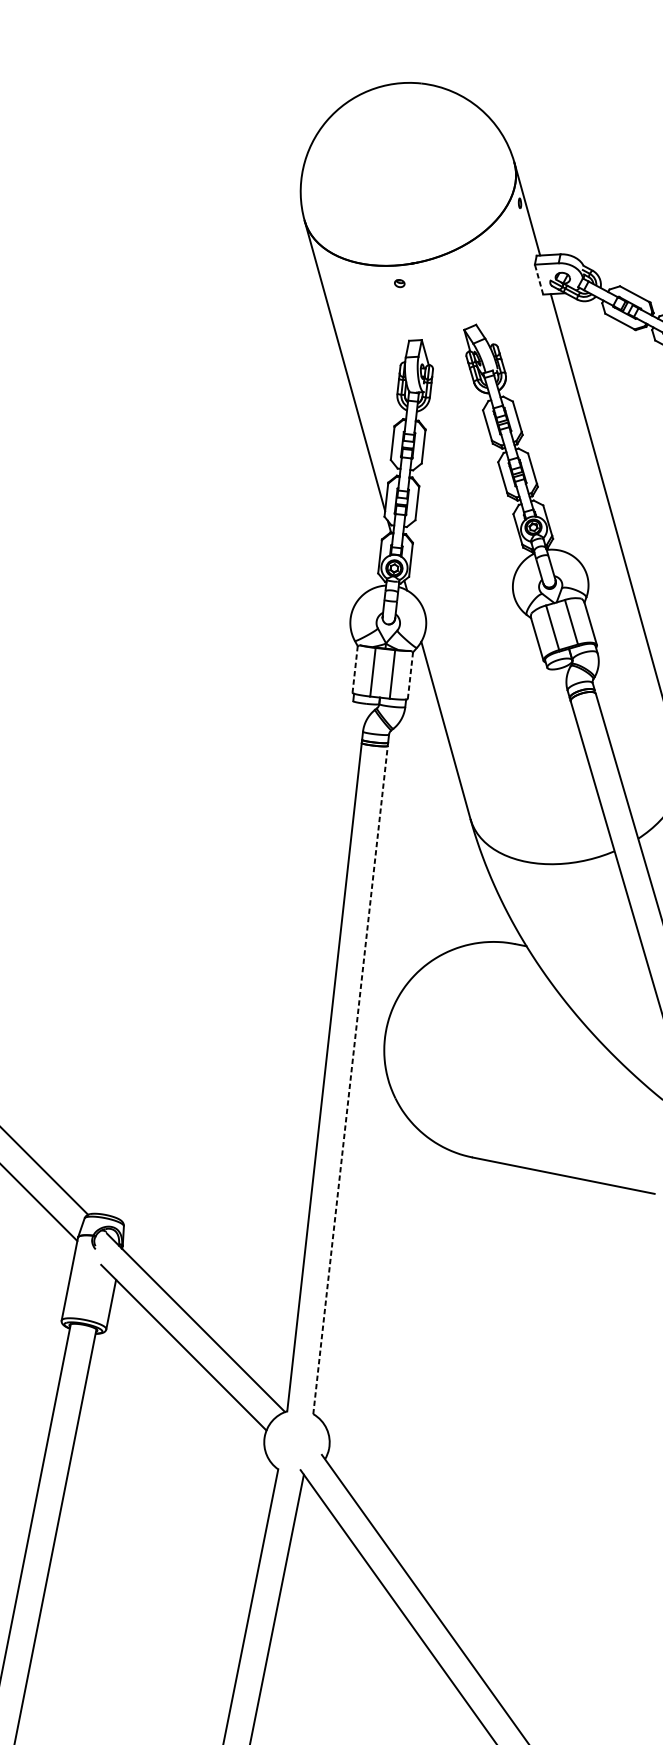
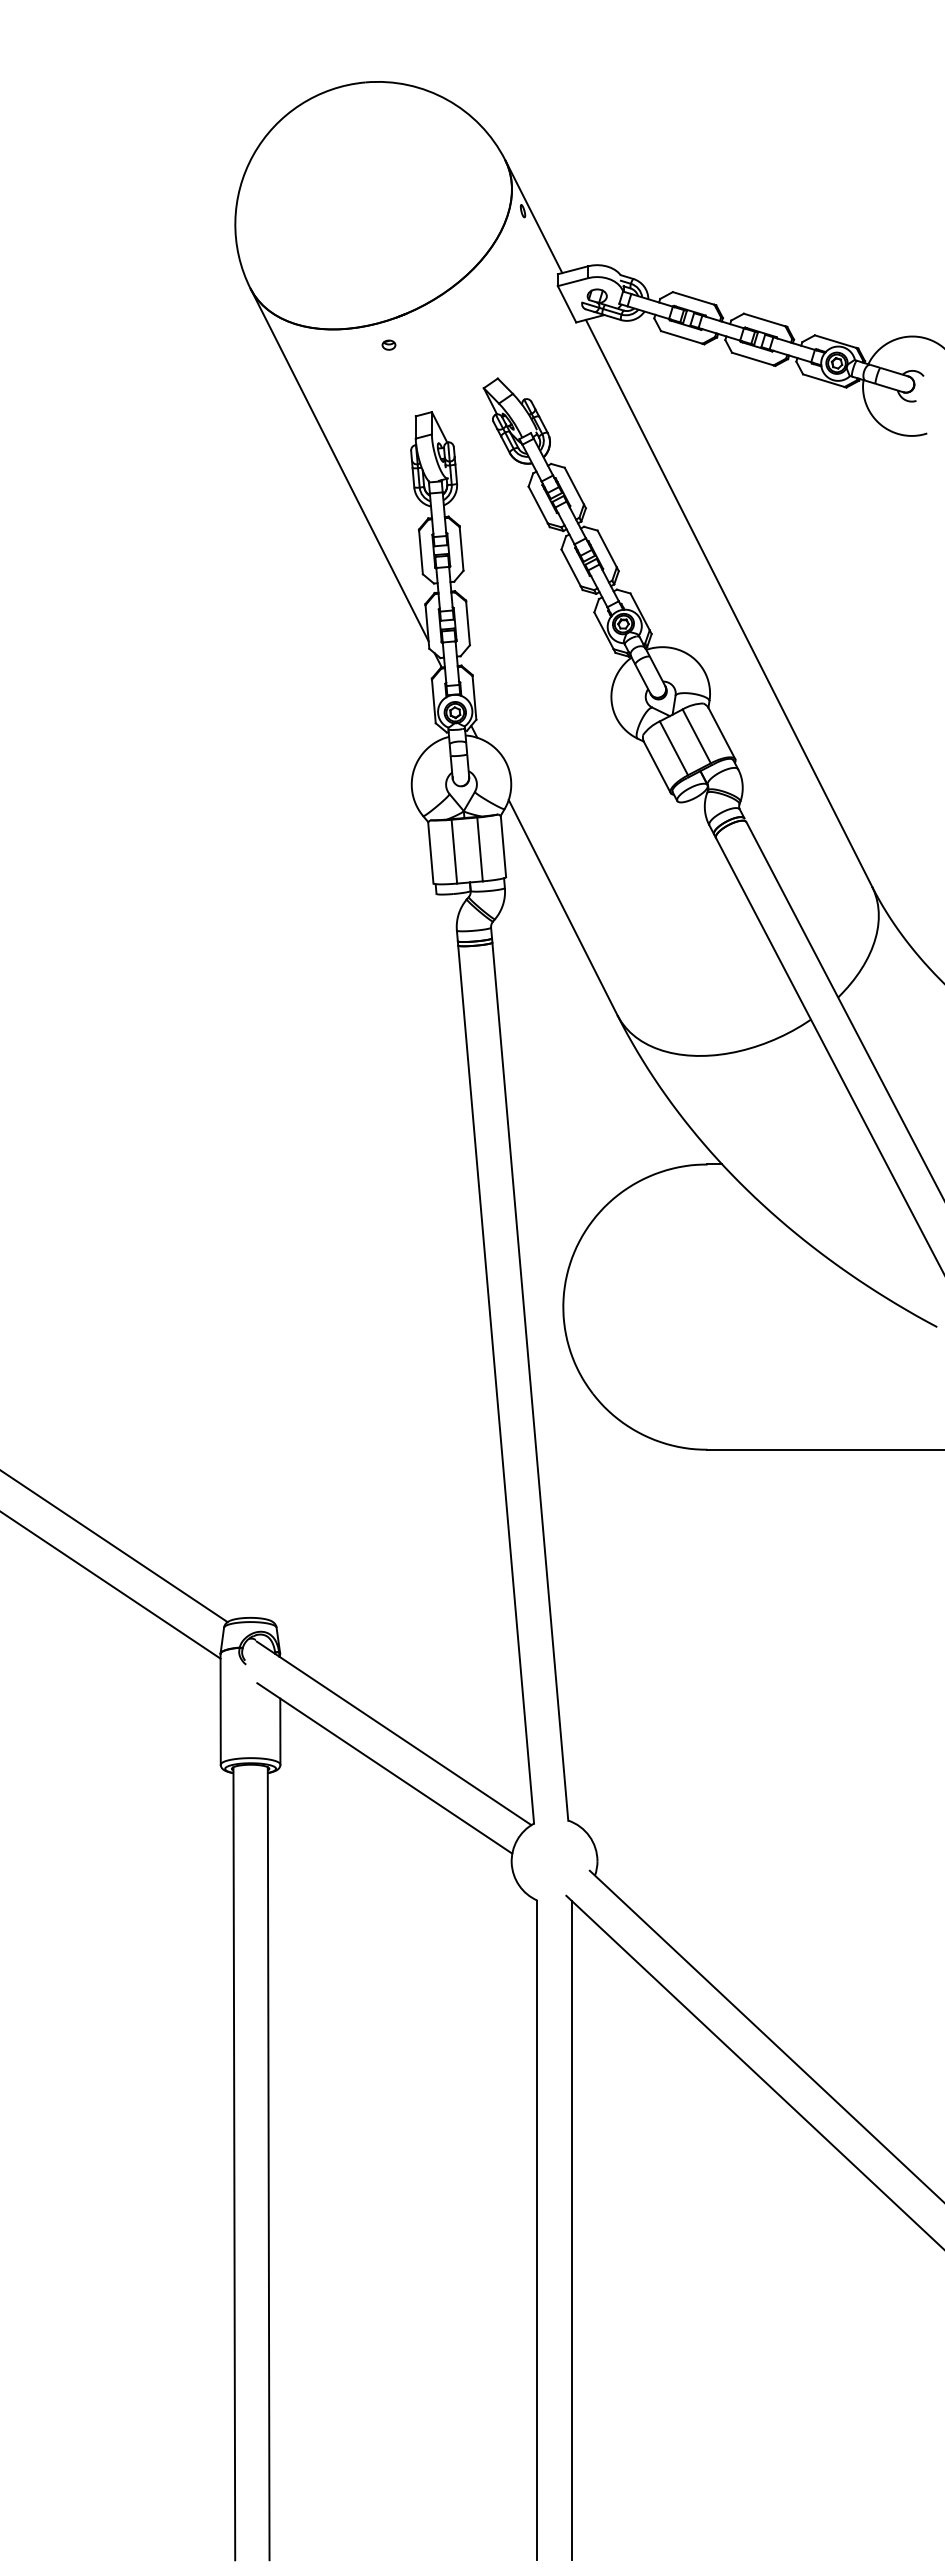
line: (538, 278) -> (566, 303), dashed -> solid
line: (354, 669) -> (430, 852), dashed -> solid
line: (410, 675) -> (503, 846), dashed -> solid
line: (350, 1080) -> (530, 1381), dashed -> solid

